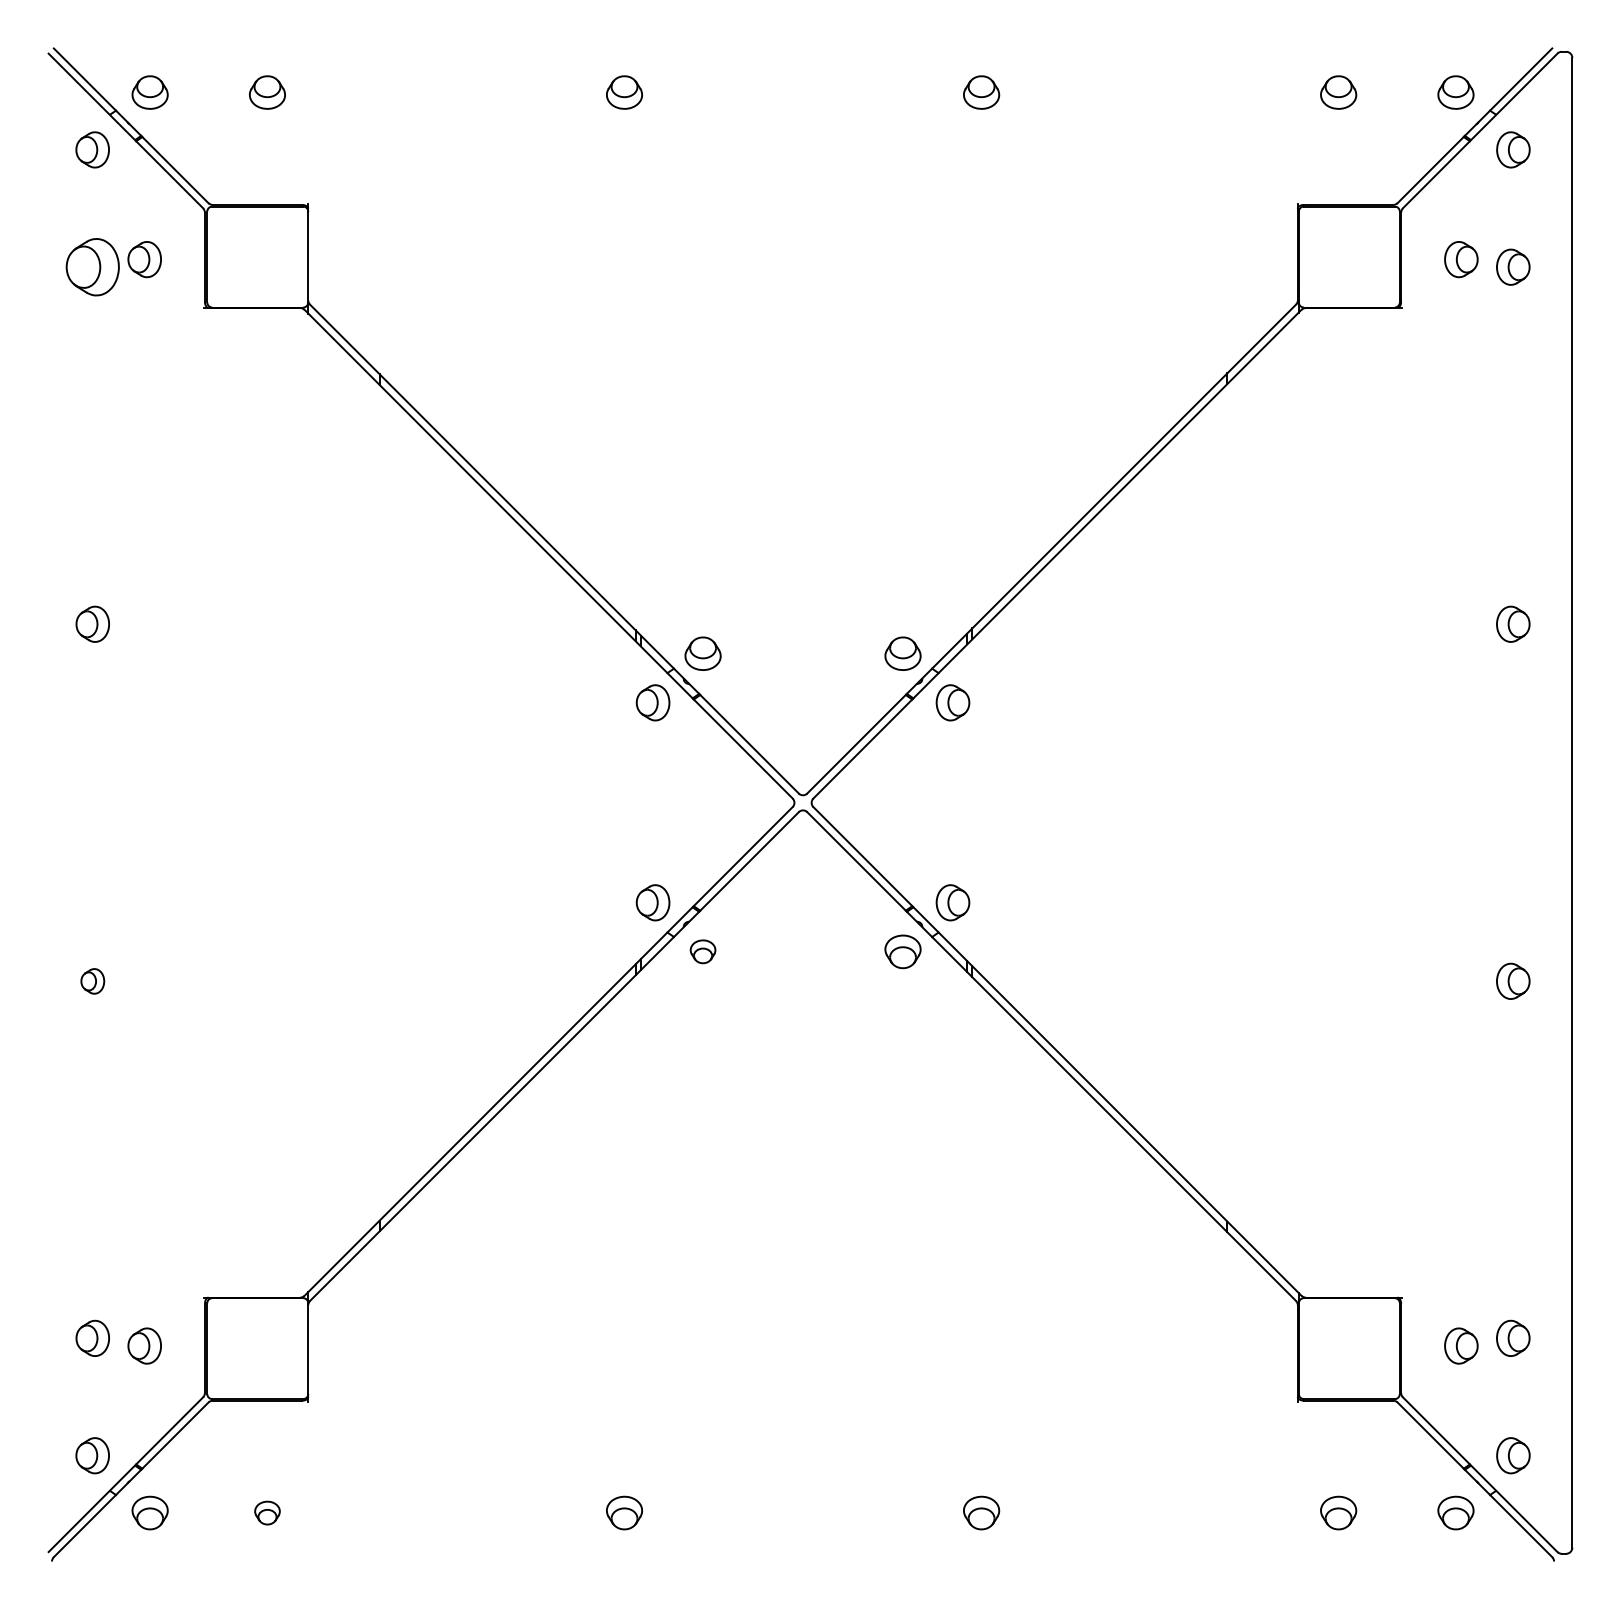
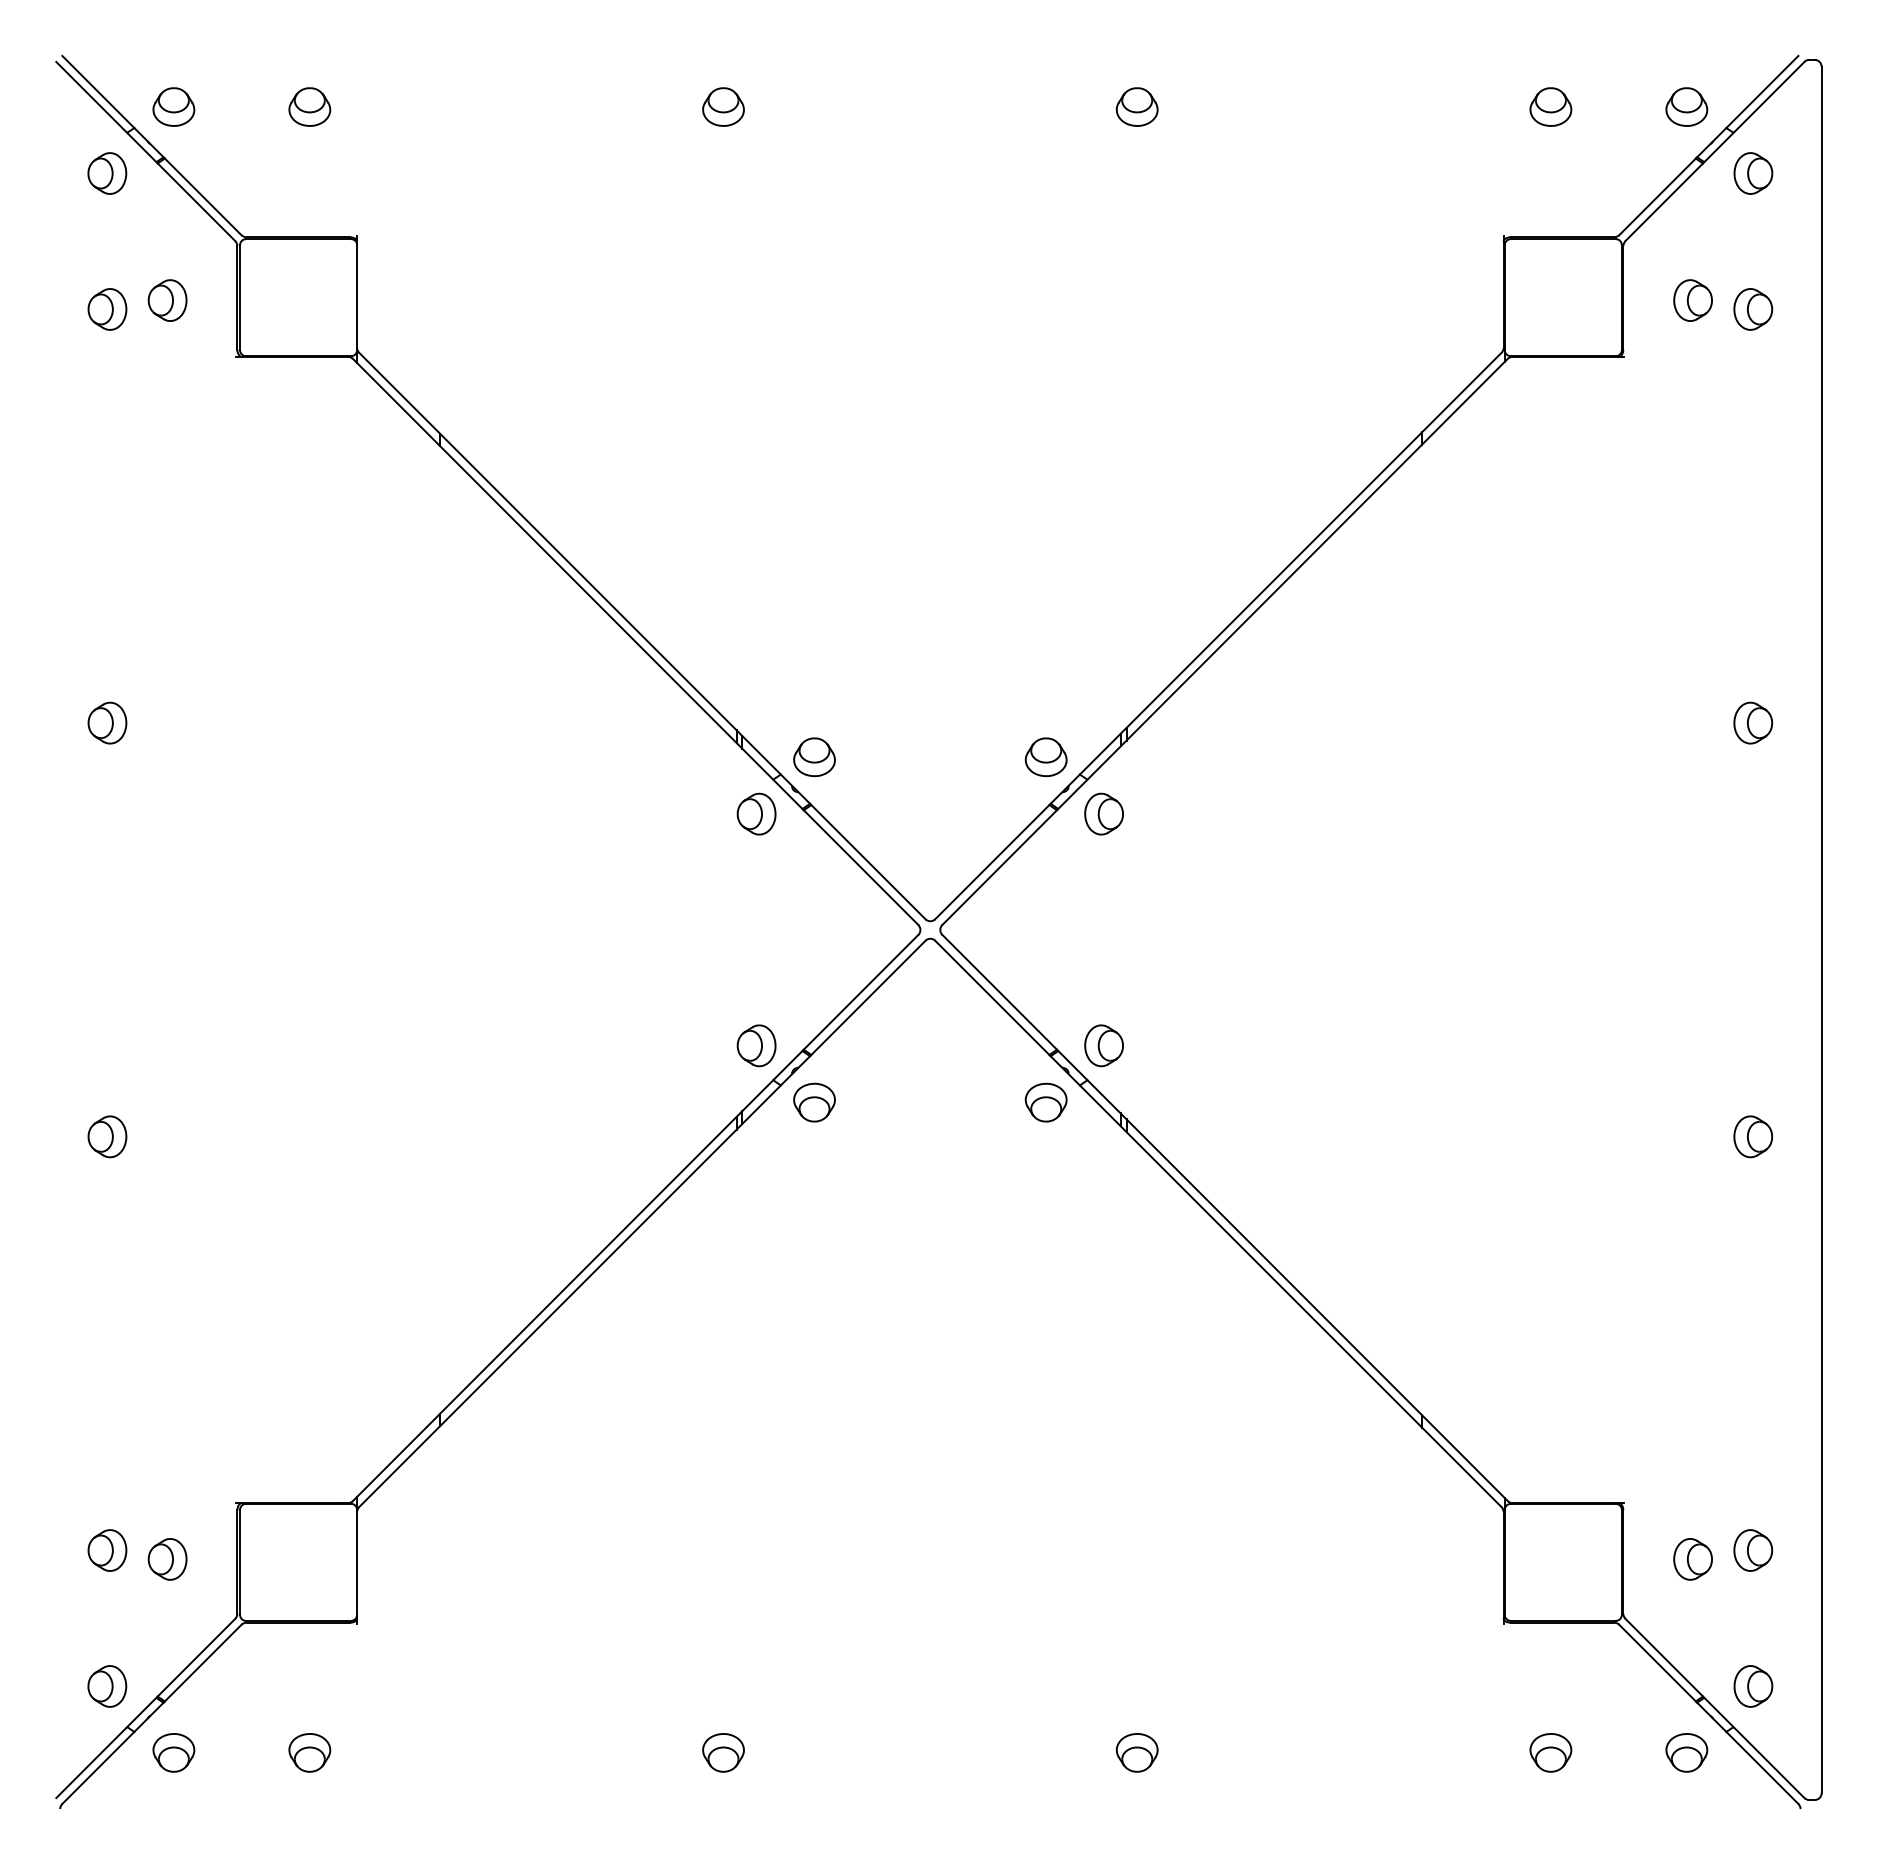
part: (92, 267) -> (107, 309), size x0.62
part: (703, 951) -> (814, 1102), size x1.43
part: (92, 981) -> (107, 1136), size x1.43
part: (267, 1512) -> (309, 1752), size x1.43

